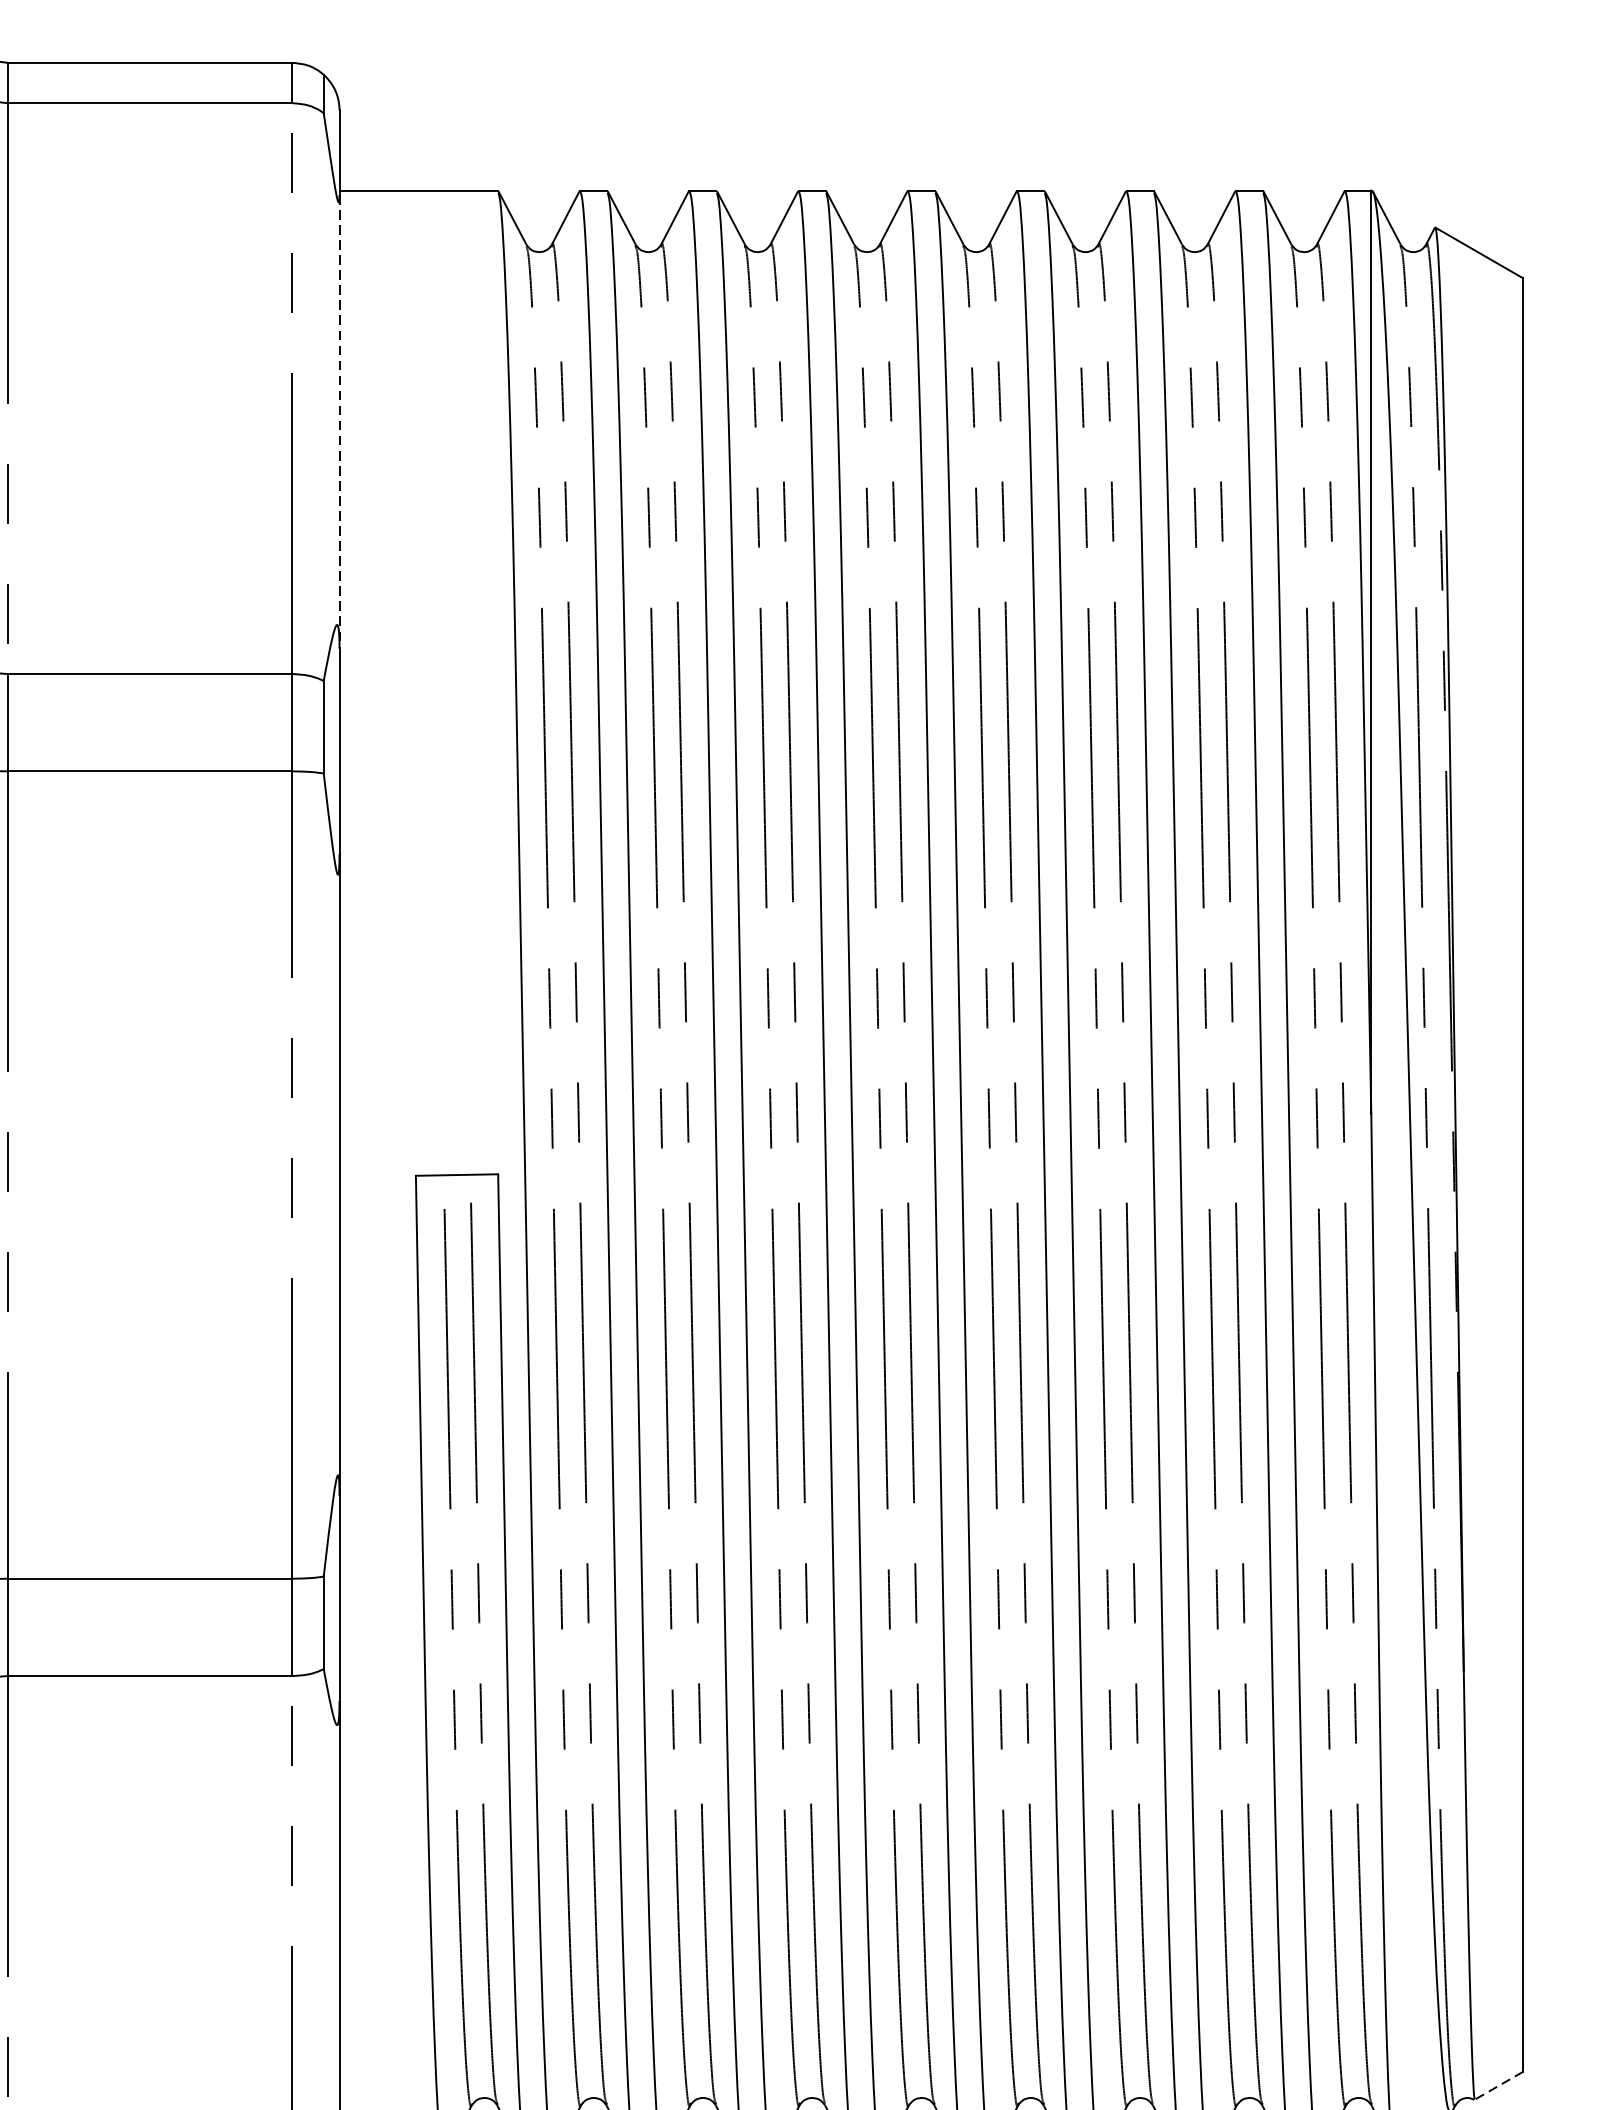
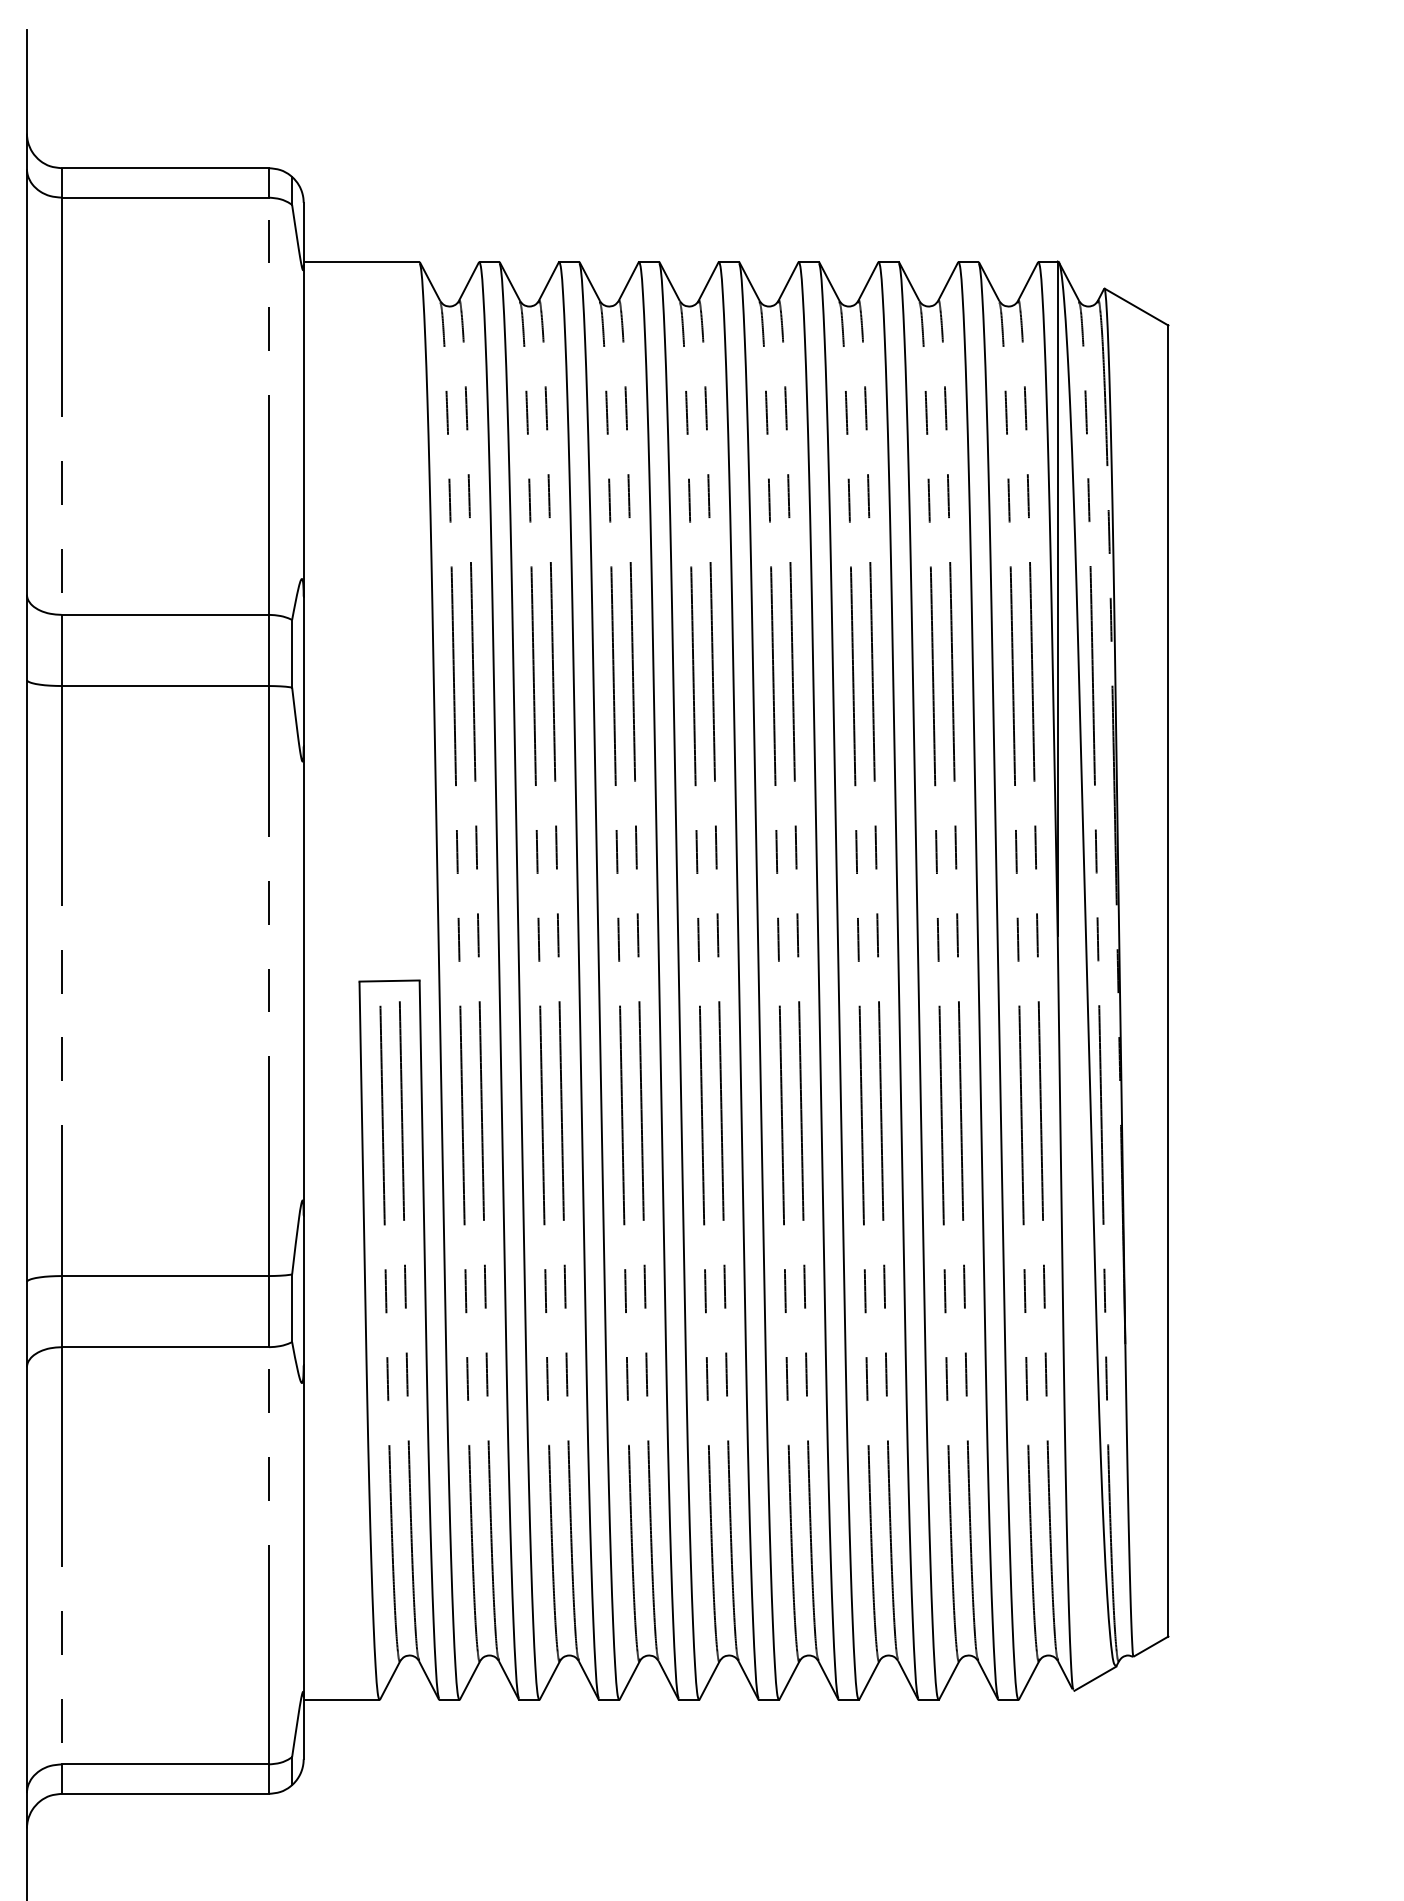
line: (339, 421) -> (303, 430), dashed -> solid
line: (1499, 2085) -> (1151, 1646), dashed -> solid

